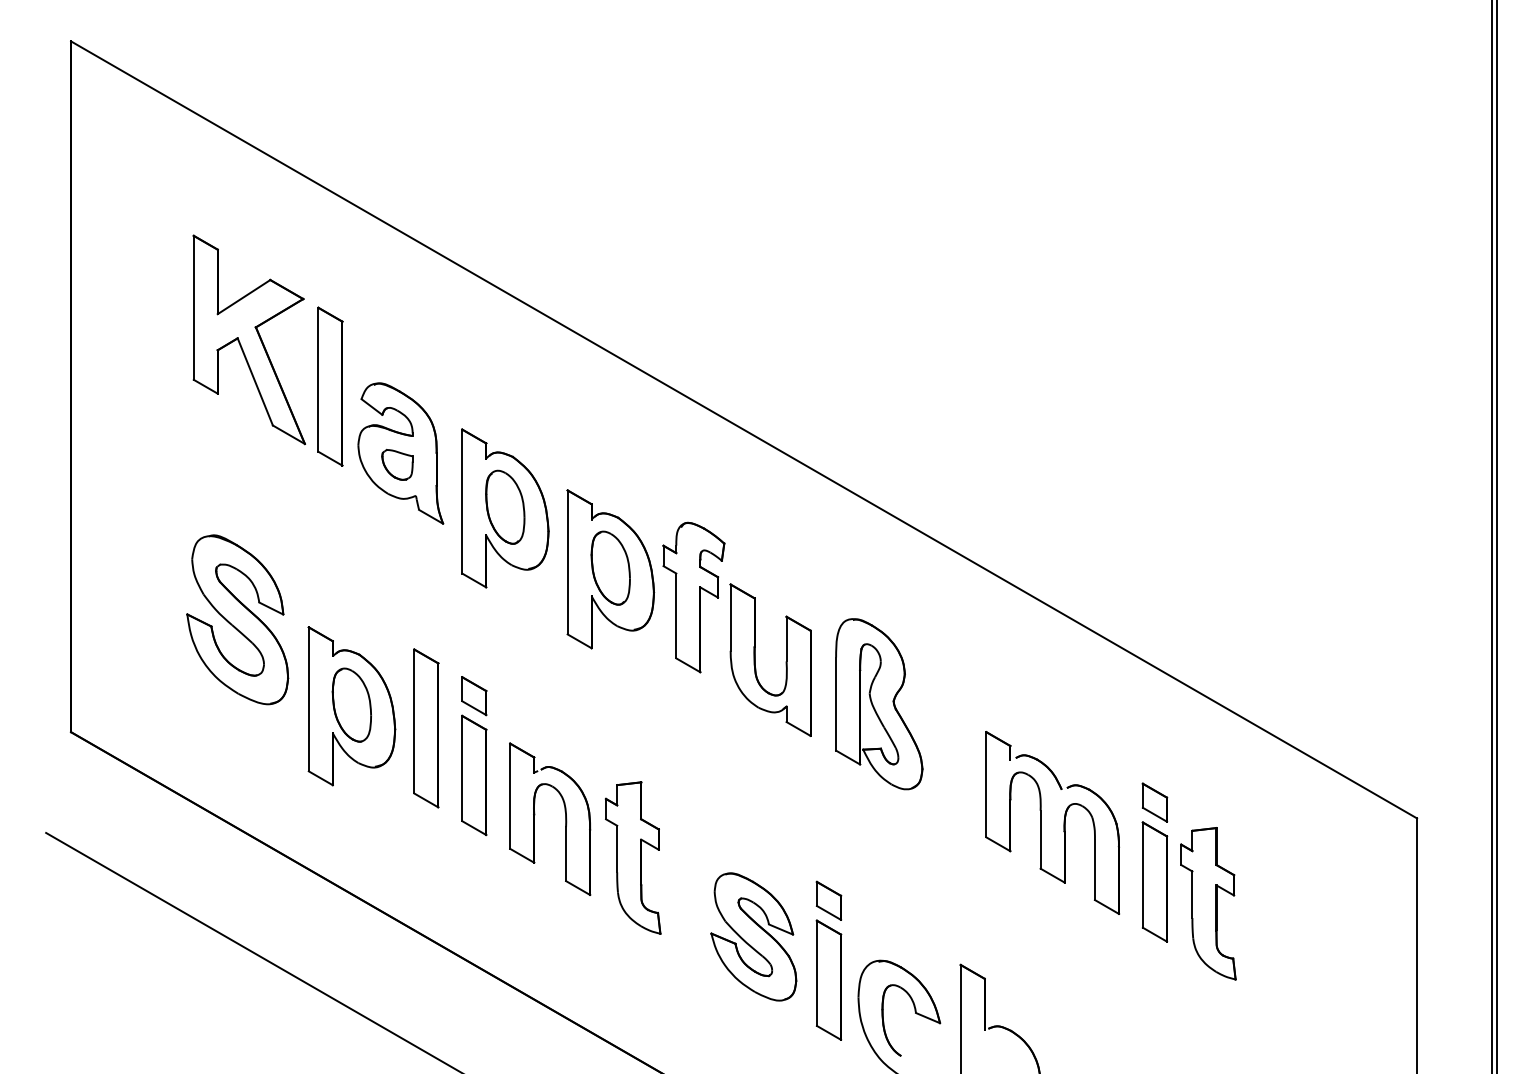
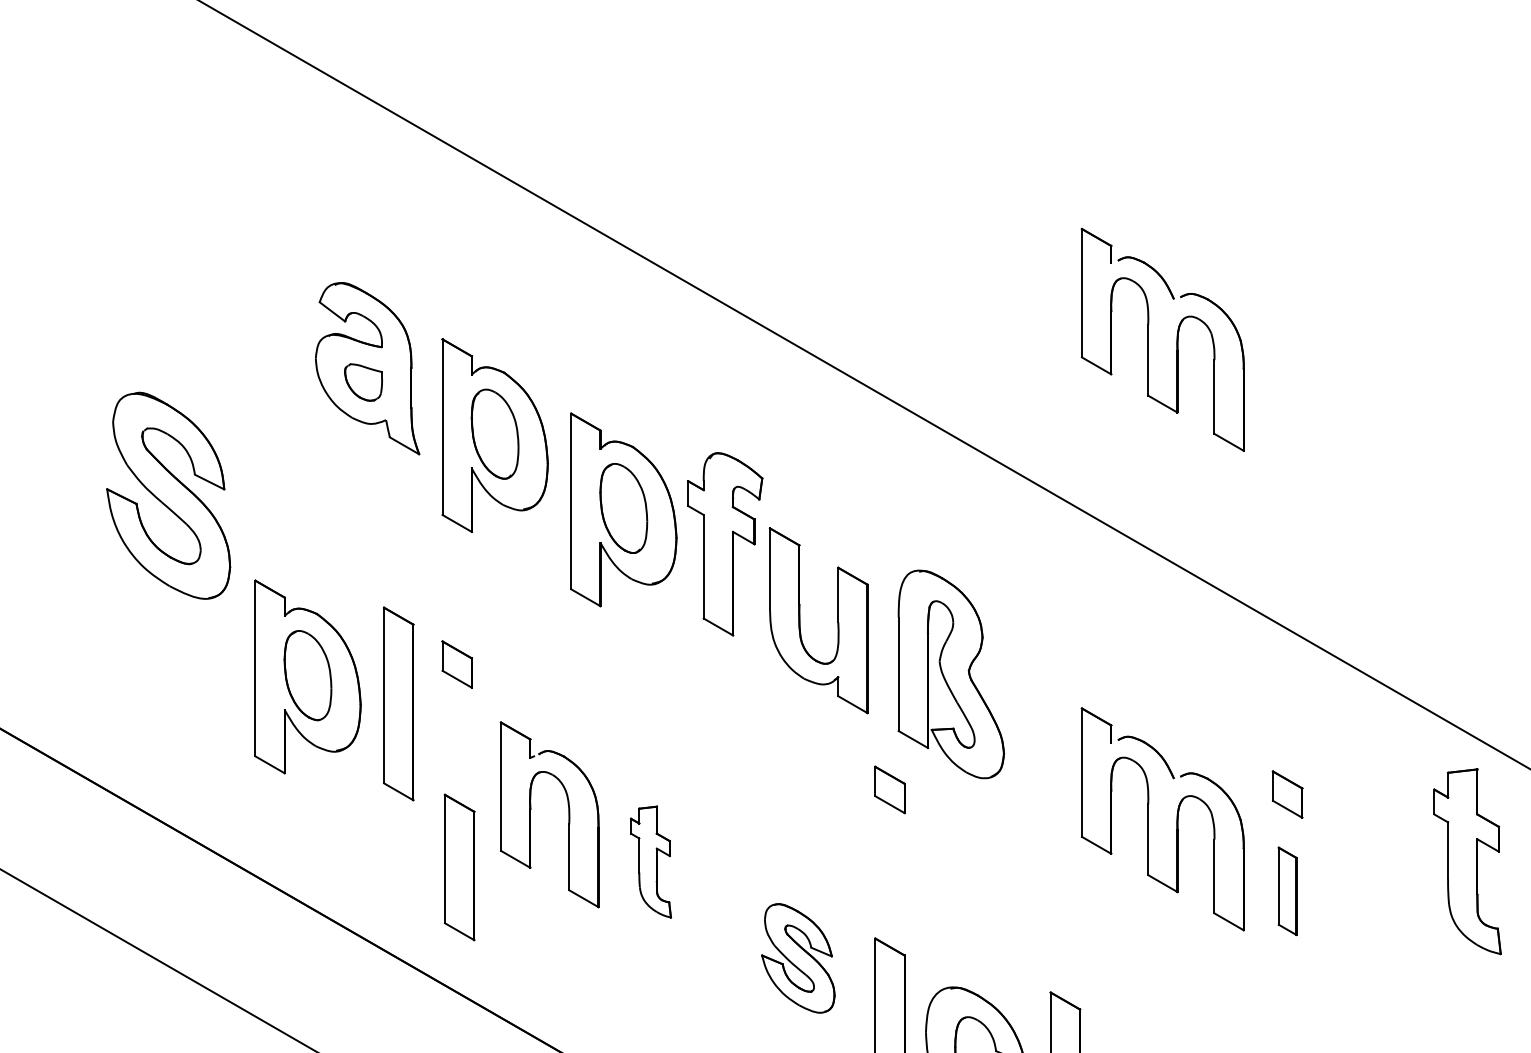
part: (248, 339) -> (181, 229), removed
part: (330, 386) -> (281, 286), removed
part: (1041, 429) -> (1149, 339), added
part: (237, 619) -> (168, 495), moved
part: (474, 775) -> (459, 867), moved
part: (632, 857) -> (650, 861), size x0.6
part: (1154, 881) -> (1287, 890), size x0.6
part: (828, 900) -> (889, 789), moved
part: (1208, 903) -> (1467, 861), moved
part: (753, 936) -> (797, 957), size x0.7

